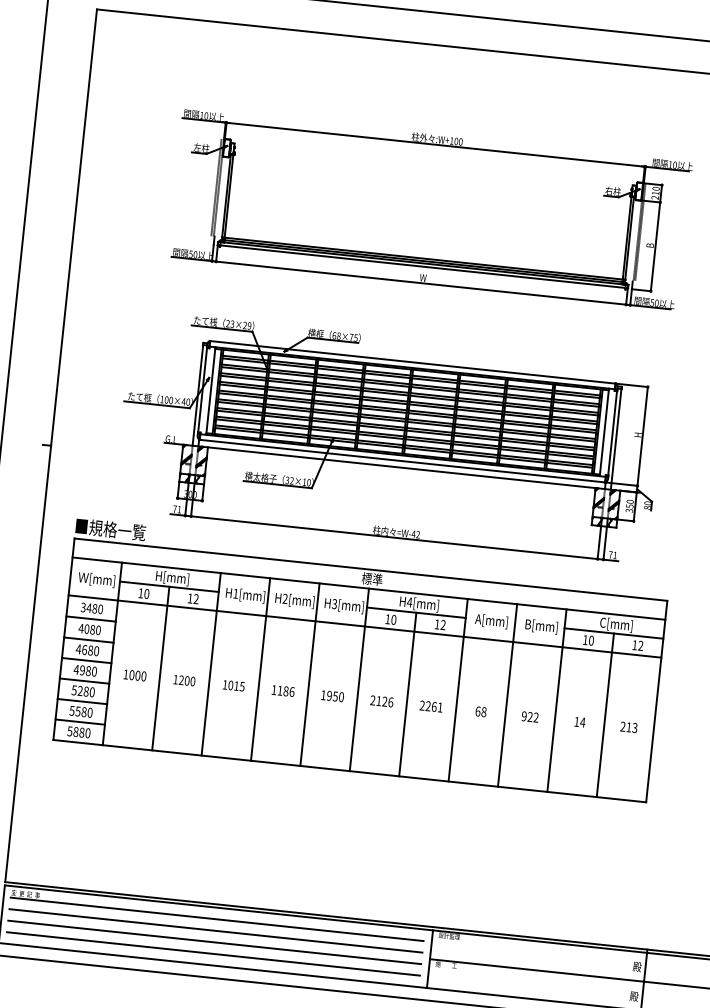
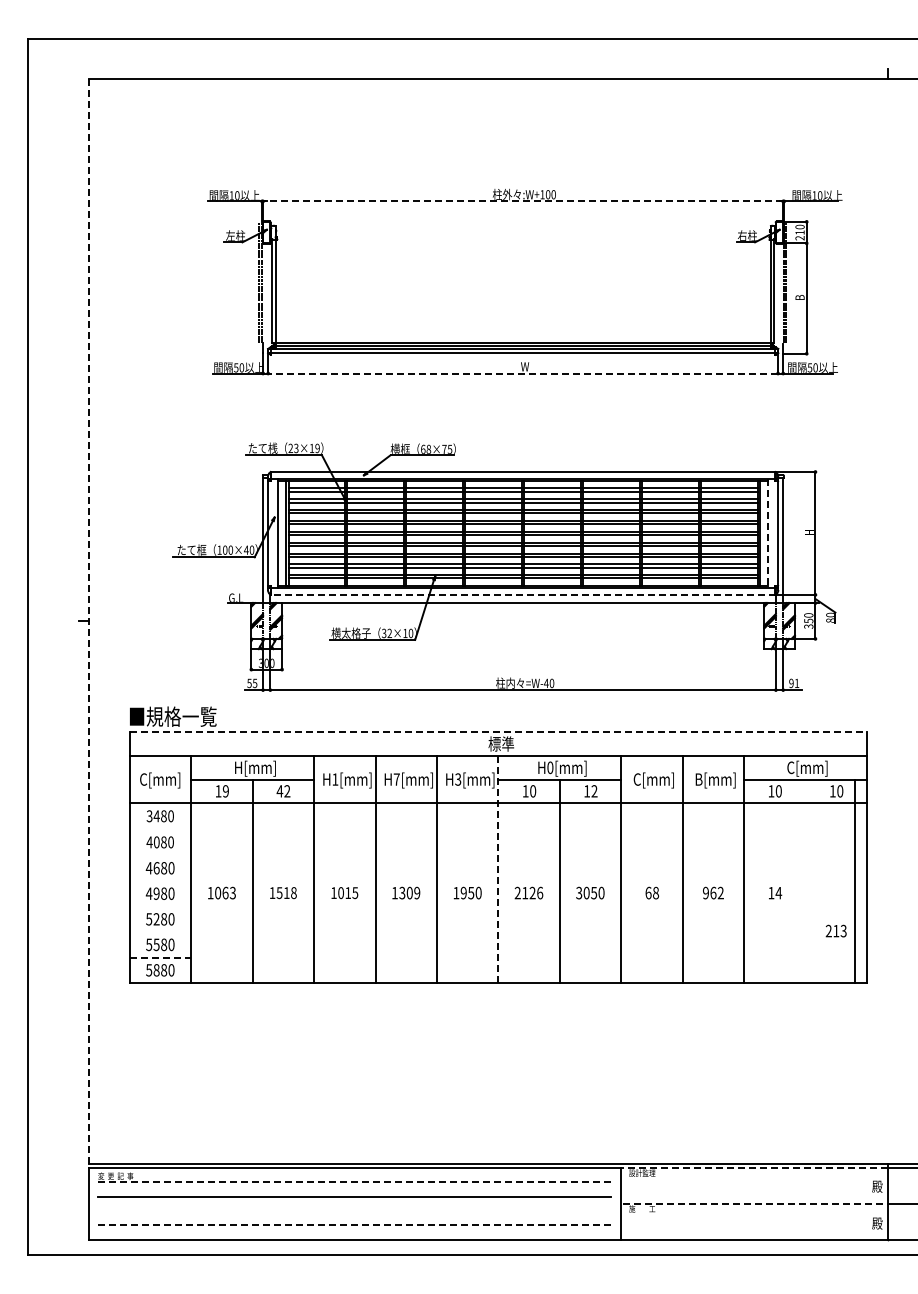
line: (435, 144) -> (522, 201), solid -> dashed
line: (421, 283) -> (523, 373), solid -> dashed
text: (244, 324) -> (311, 447), 23×29 -> 23×19
line: (604, 432) -> (767, 533), solid -> dashed
line: (51, 445) -> (89, 621), solid -> dashed
line: (401, 460) -> (522, 594), solid -> dashed
text: (177, 509) -> (252, 683), 71 -> 55
text: (417, 534) -> (551, 683), =W-42 -> =W-40
text: (610, 555) -> (791, 683), 71 -> 91
line: (371, 569) -> (498, 732), solid -> dashed
text: (96, 579) -> (162, 780), Ｗ[mm] -> C[mm]
text: (146, 594) -> (225, 791), 10 -> 19
text: (189, 598) -> (279, 791), 12 -> 42
text: (285, 598) -> (396, 779), H2[mm] -> H7[mm]
text: (409, 602) -> (550, 767), H4[mm] -> H0[mm]
line: (91, 619) -> (160, 829), removed
text: (491, 621) -> (653, 780), A[mm] -> C[mm]
line: (88, 640) -> (160, 855), removed
text: (641, 646) -> (840, 791), 12 -> 10
line: (86, 660) -> (160, 881), removed
text: (140, 675) -> (228, 892), 1000 -> 1063
line: (359, 680) -> (498, 870), solid -> dashed
line: (84, 681) -> (160, 906), removed
text: (186, 681) -> (286, 893), 1200 -> 1518
text: (285, 690) -> (409, 892), 1186 -> 1309
line: (82, 701) -> (160, 932), removed
text: (431, 706) -> (590, 892), 2261 -> 3050
line: (605, 715) -> (854, 881), moved
text: (530, 716) -> (713, 892), 922 -> 962
line: (80, 722) -> (160, 957), solid -> dashed
text: (628, 726) -> (835, 930), moved
line: (217, 919) -> (354, 1182), solid -> dashed
line: (539, 941) -> (754, 1168), solid -> dashed
line: (214, 942) -> (354, 1211), removed
line: (213, 953) -> (354, 1225), solid -> dashed
line: (537, 970) -> (755, 1203), solid -> dashed

